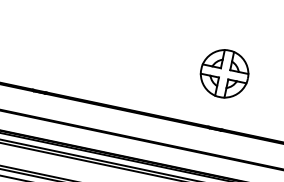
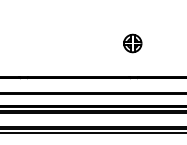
part: (224, 73) -> (132, 43), size x0.6

